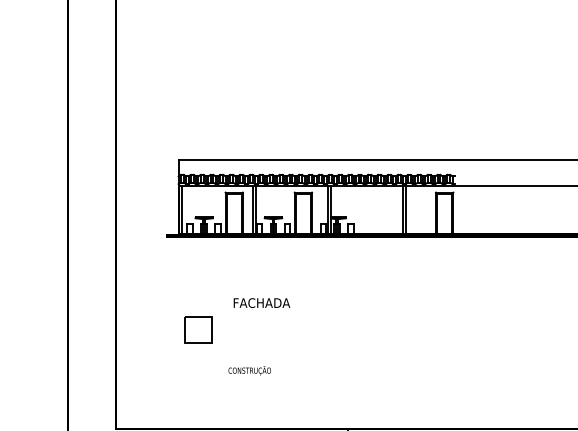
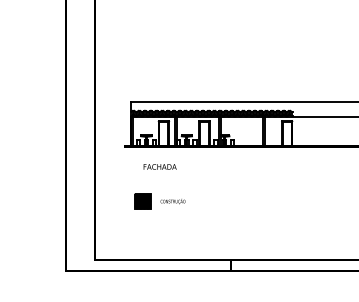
text: (260, 302) -> (159, 166), moved
hatch: (197, 329) -> (142, 201), added
text: (248, 370) -> (172, 201), moved

